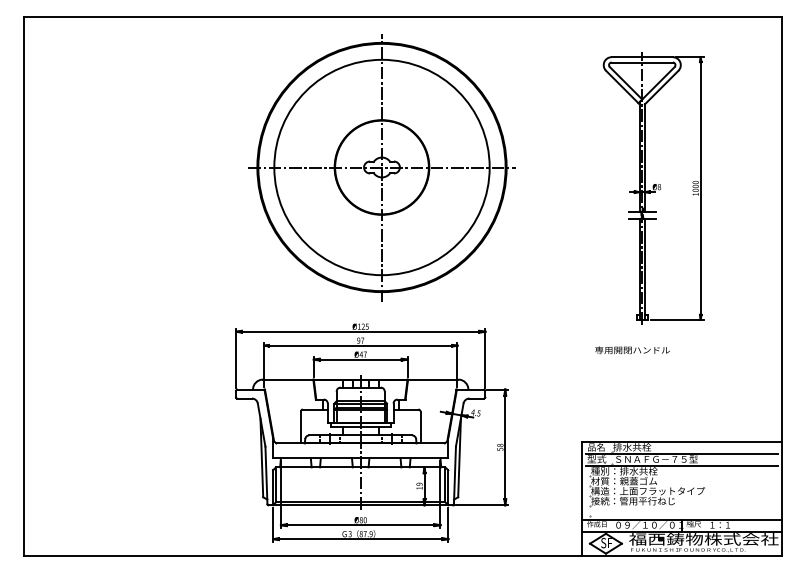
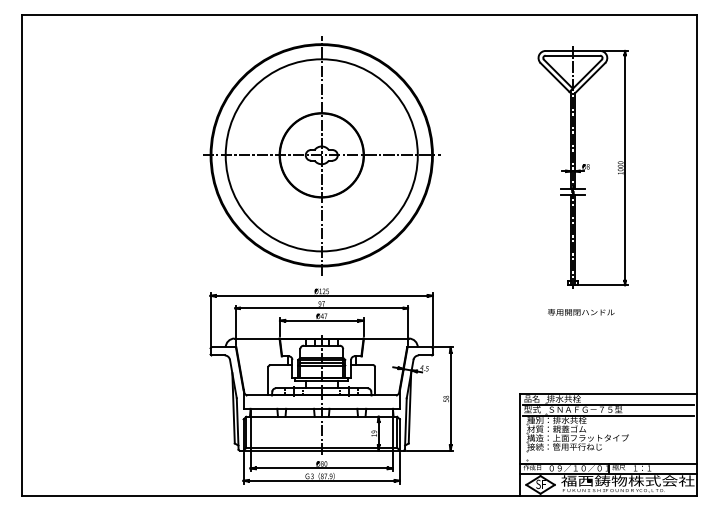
part: (381, 167) -> (321, 155), moved
text: (632, 350) -> (581, 312), moved

